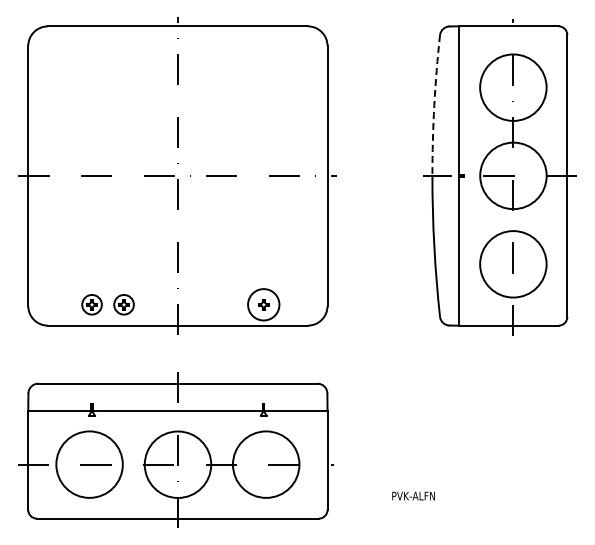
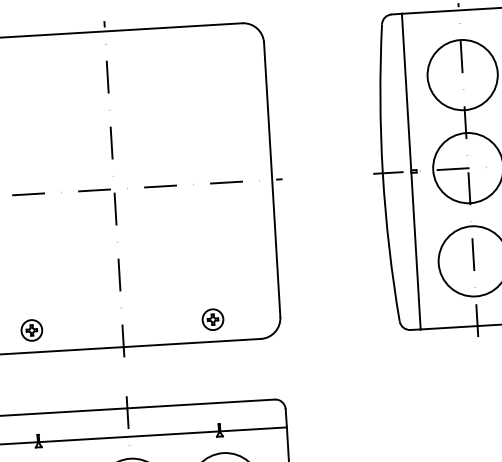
arc: (434, 105) -> (380, 98), dashed -> solid
part: (123, 304) -> (65, 328), removed
circle: (263, 304) -> (212, 319), size x0.62

